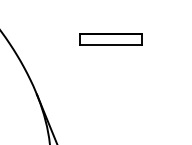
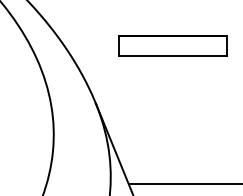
part: (110, 38) -> (172, 45), size x1.67

